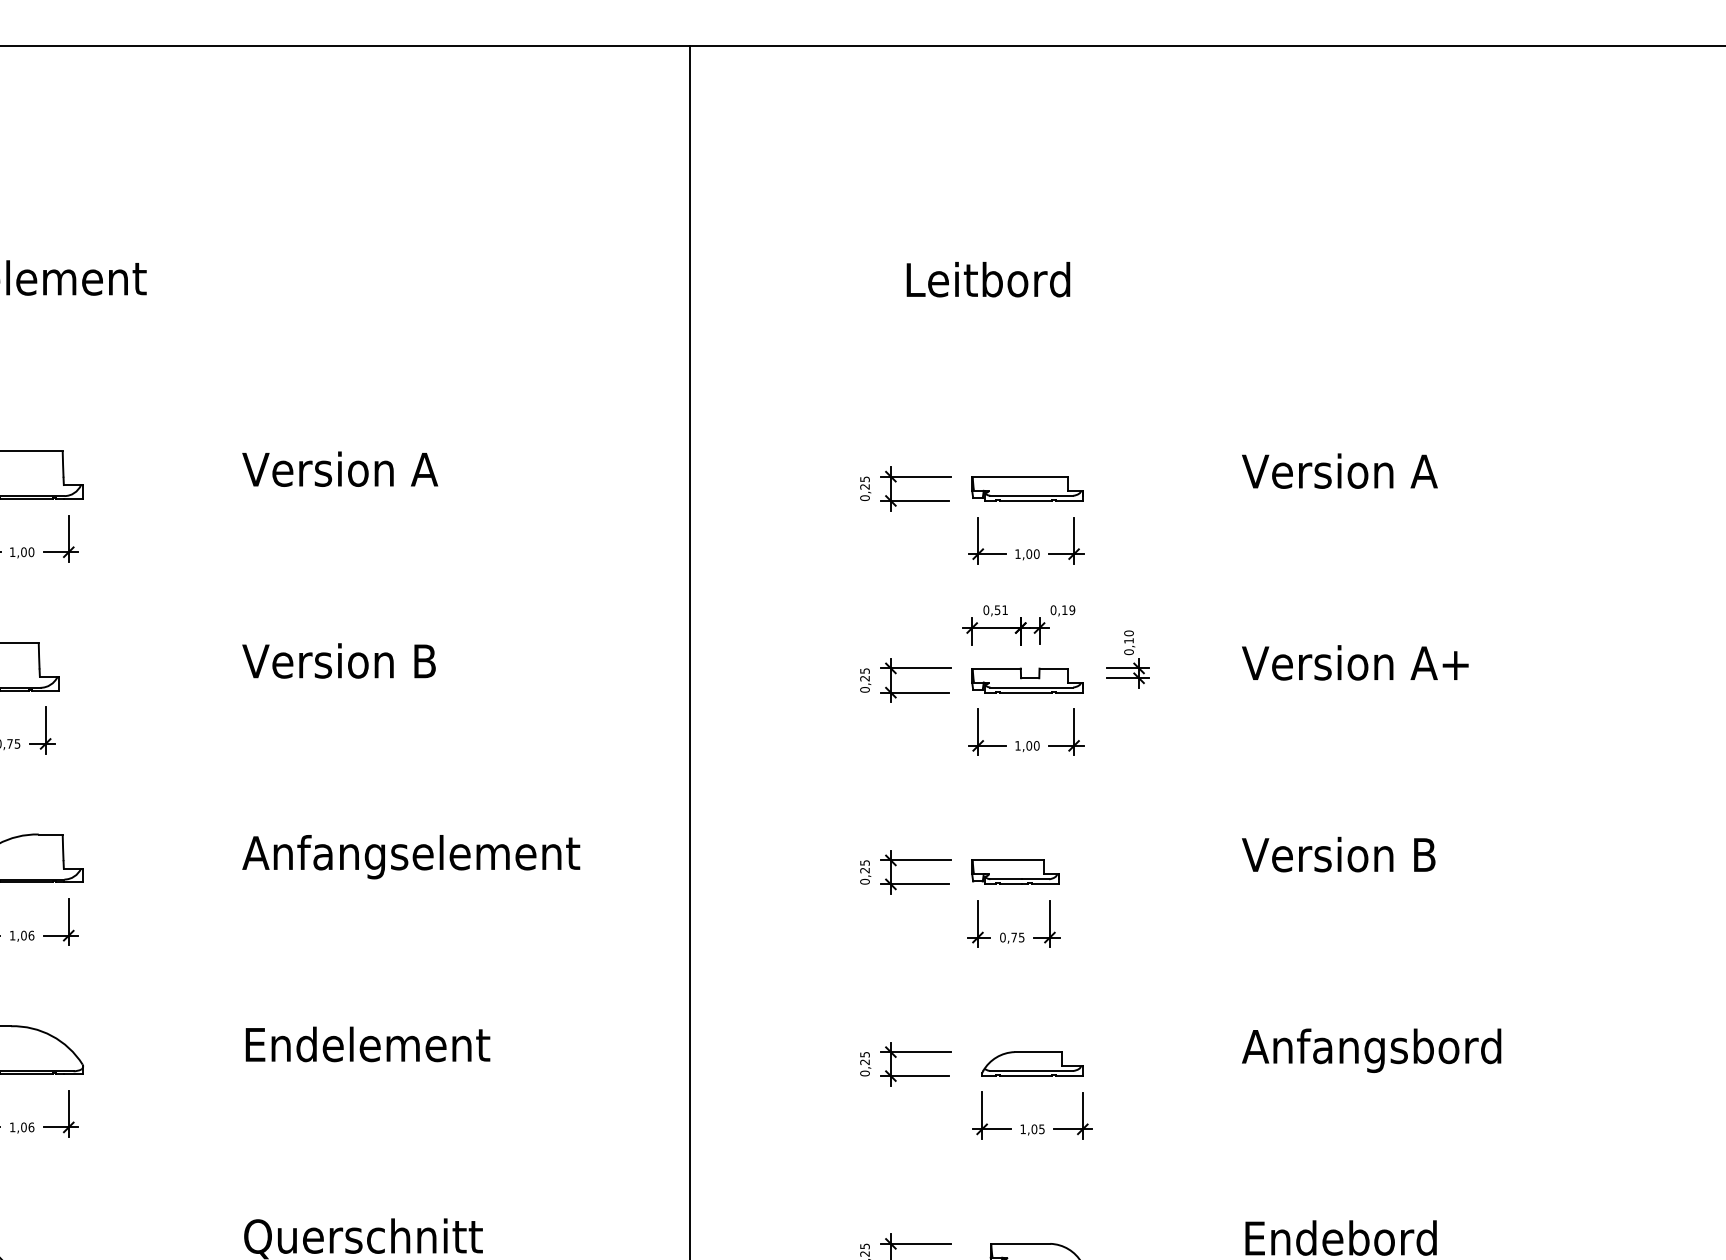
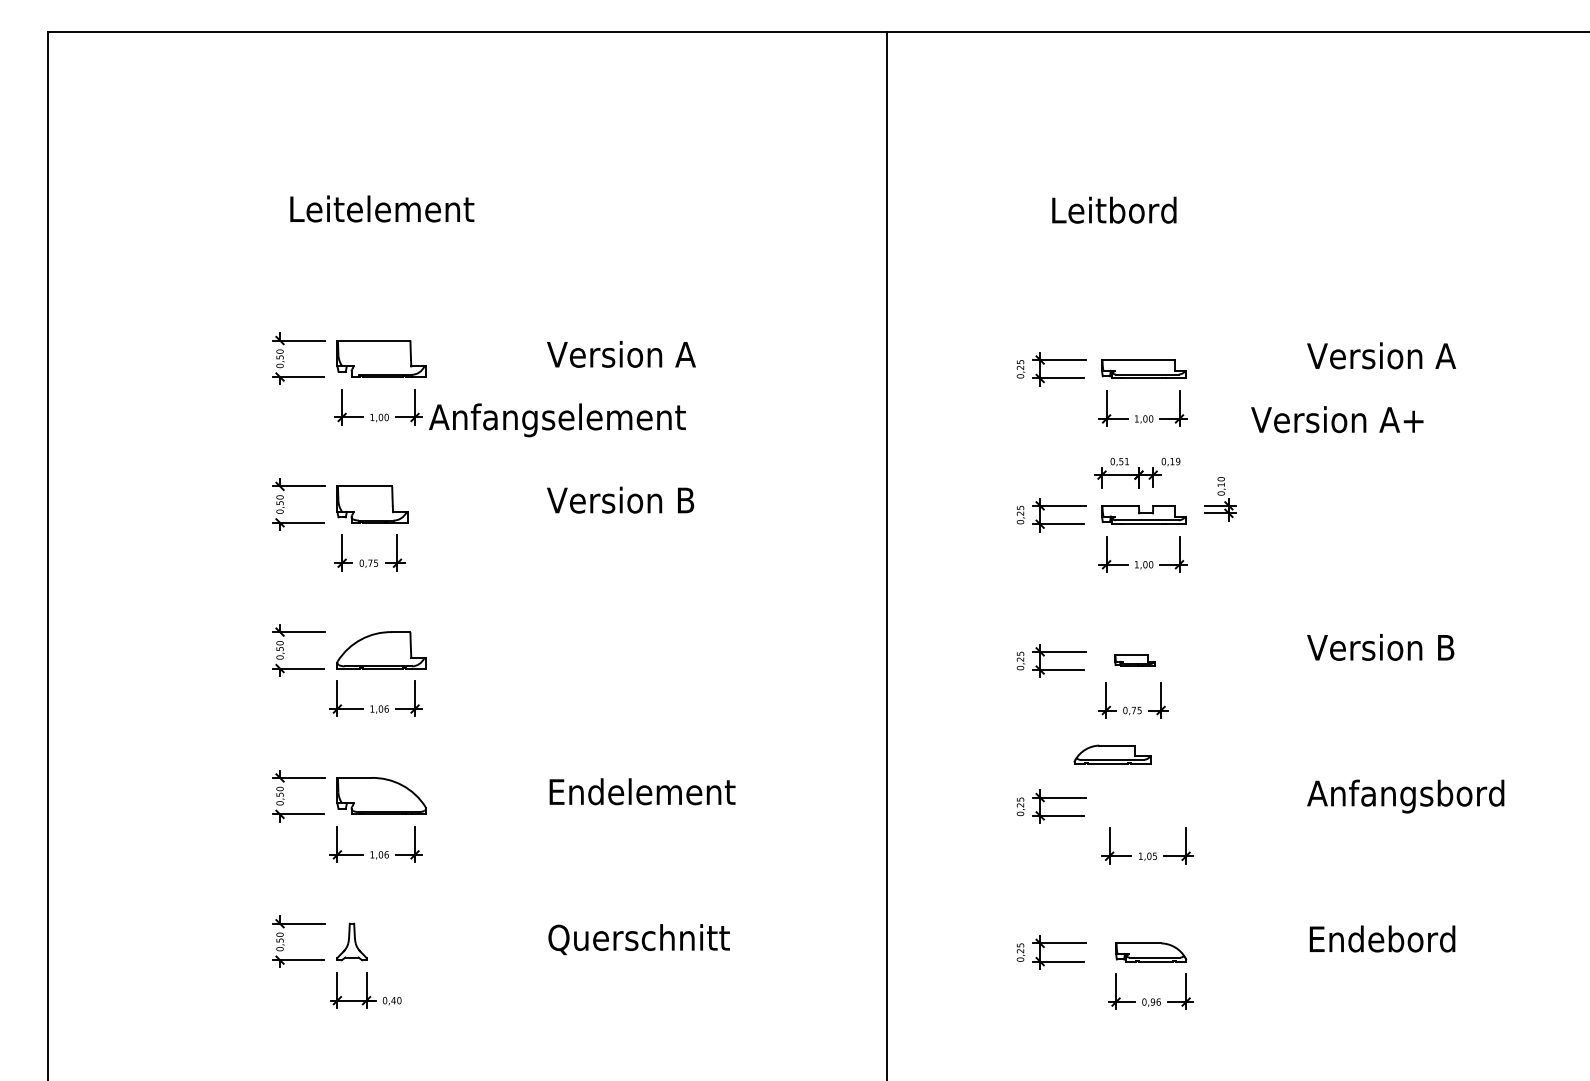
text: (1355, 662) -> (1337, 419), moved
text: (411, 857) -> (557, 420), moved
part: (1014, 871) -> (1134, 660), size x0.6
part: (1032, 1063) -> (1112, 754), moved

